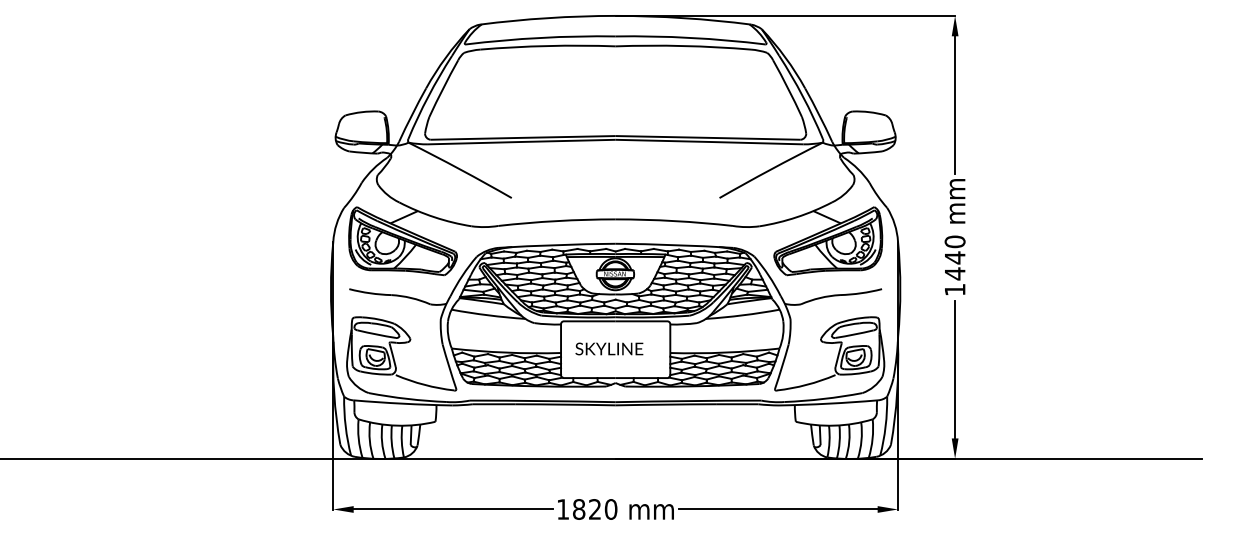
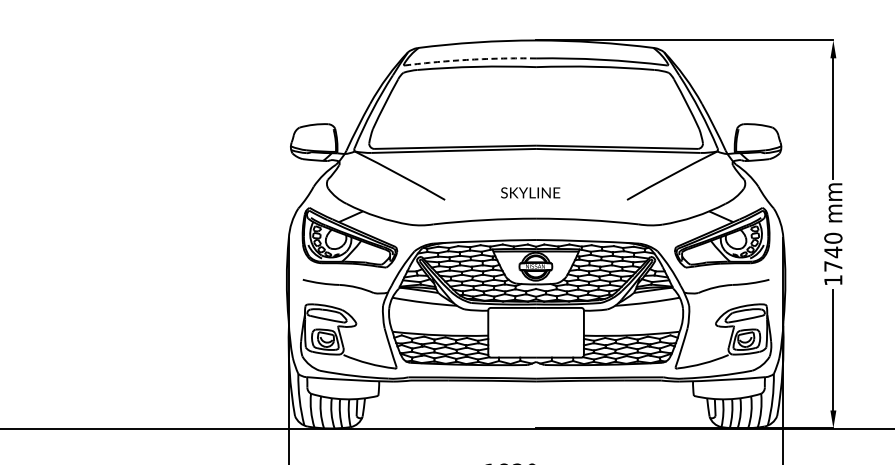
arc: (540, 37) -> (470, 59), solid -> dashed
text: (955, 273) -> (833, 266), 1440 -> 1740
text: (609, 348) -> (530, 192), moved

